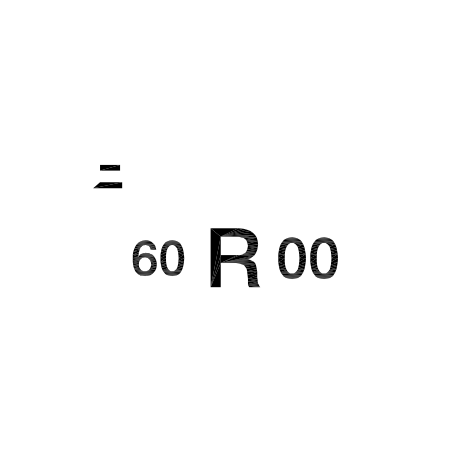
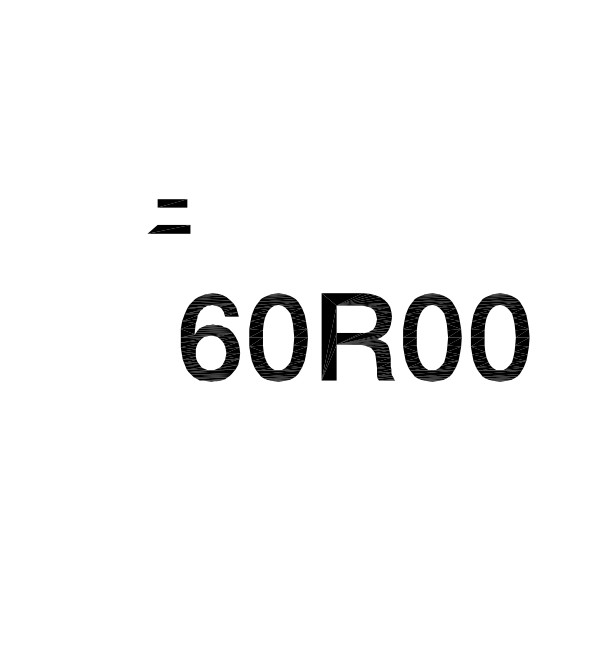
part: (158, 257) -> (244, 336), size x1.67
part: (307, 257) -> (465, 336), size x1.43

